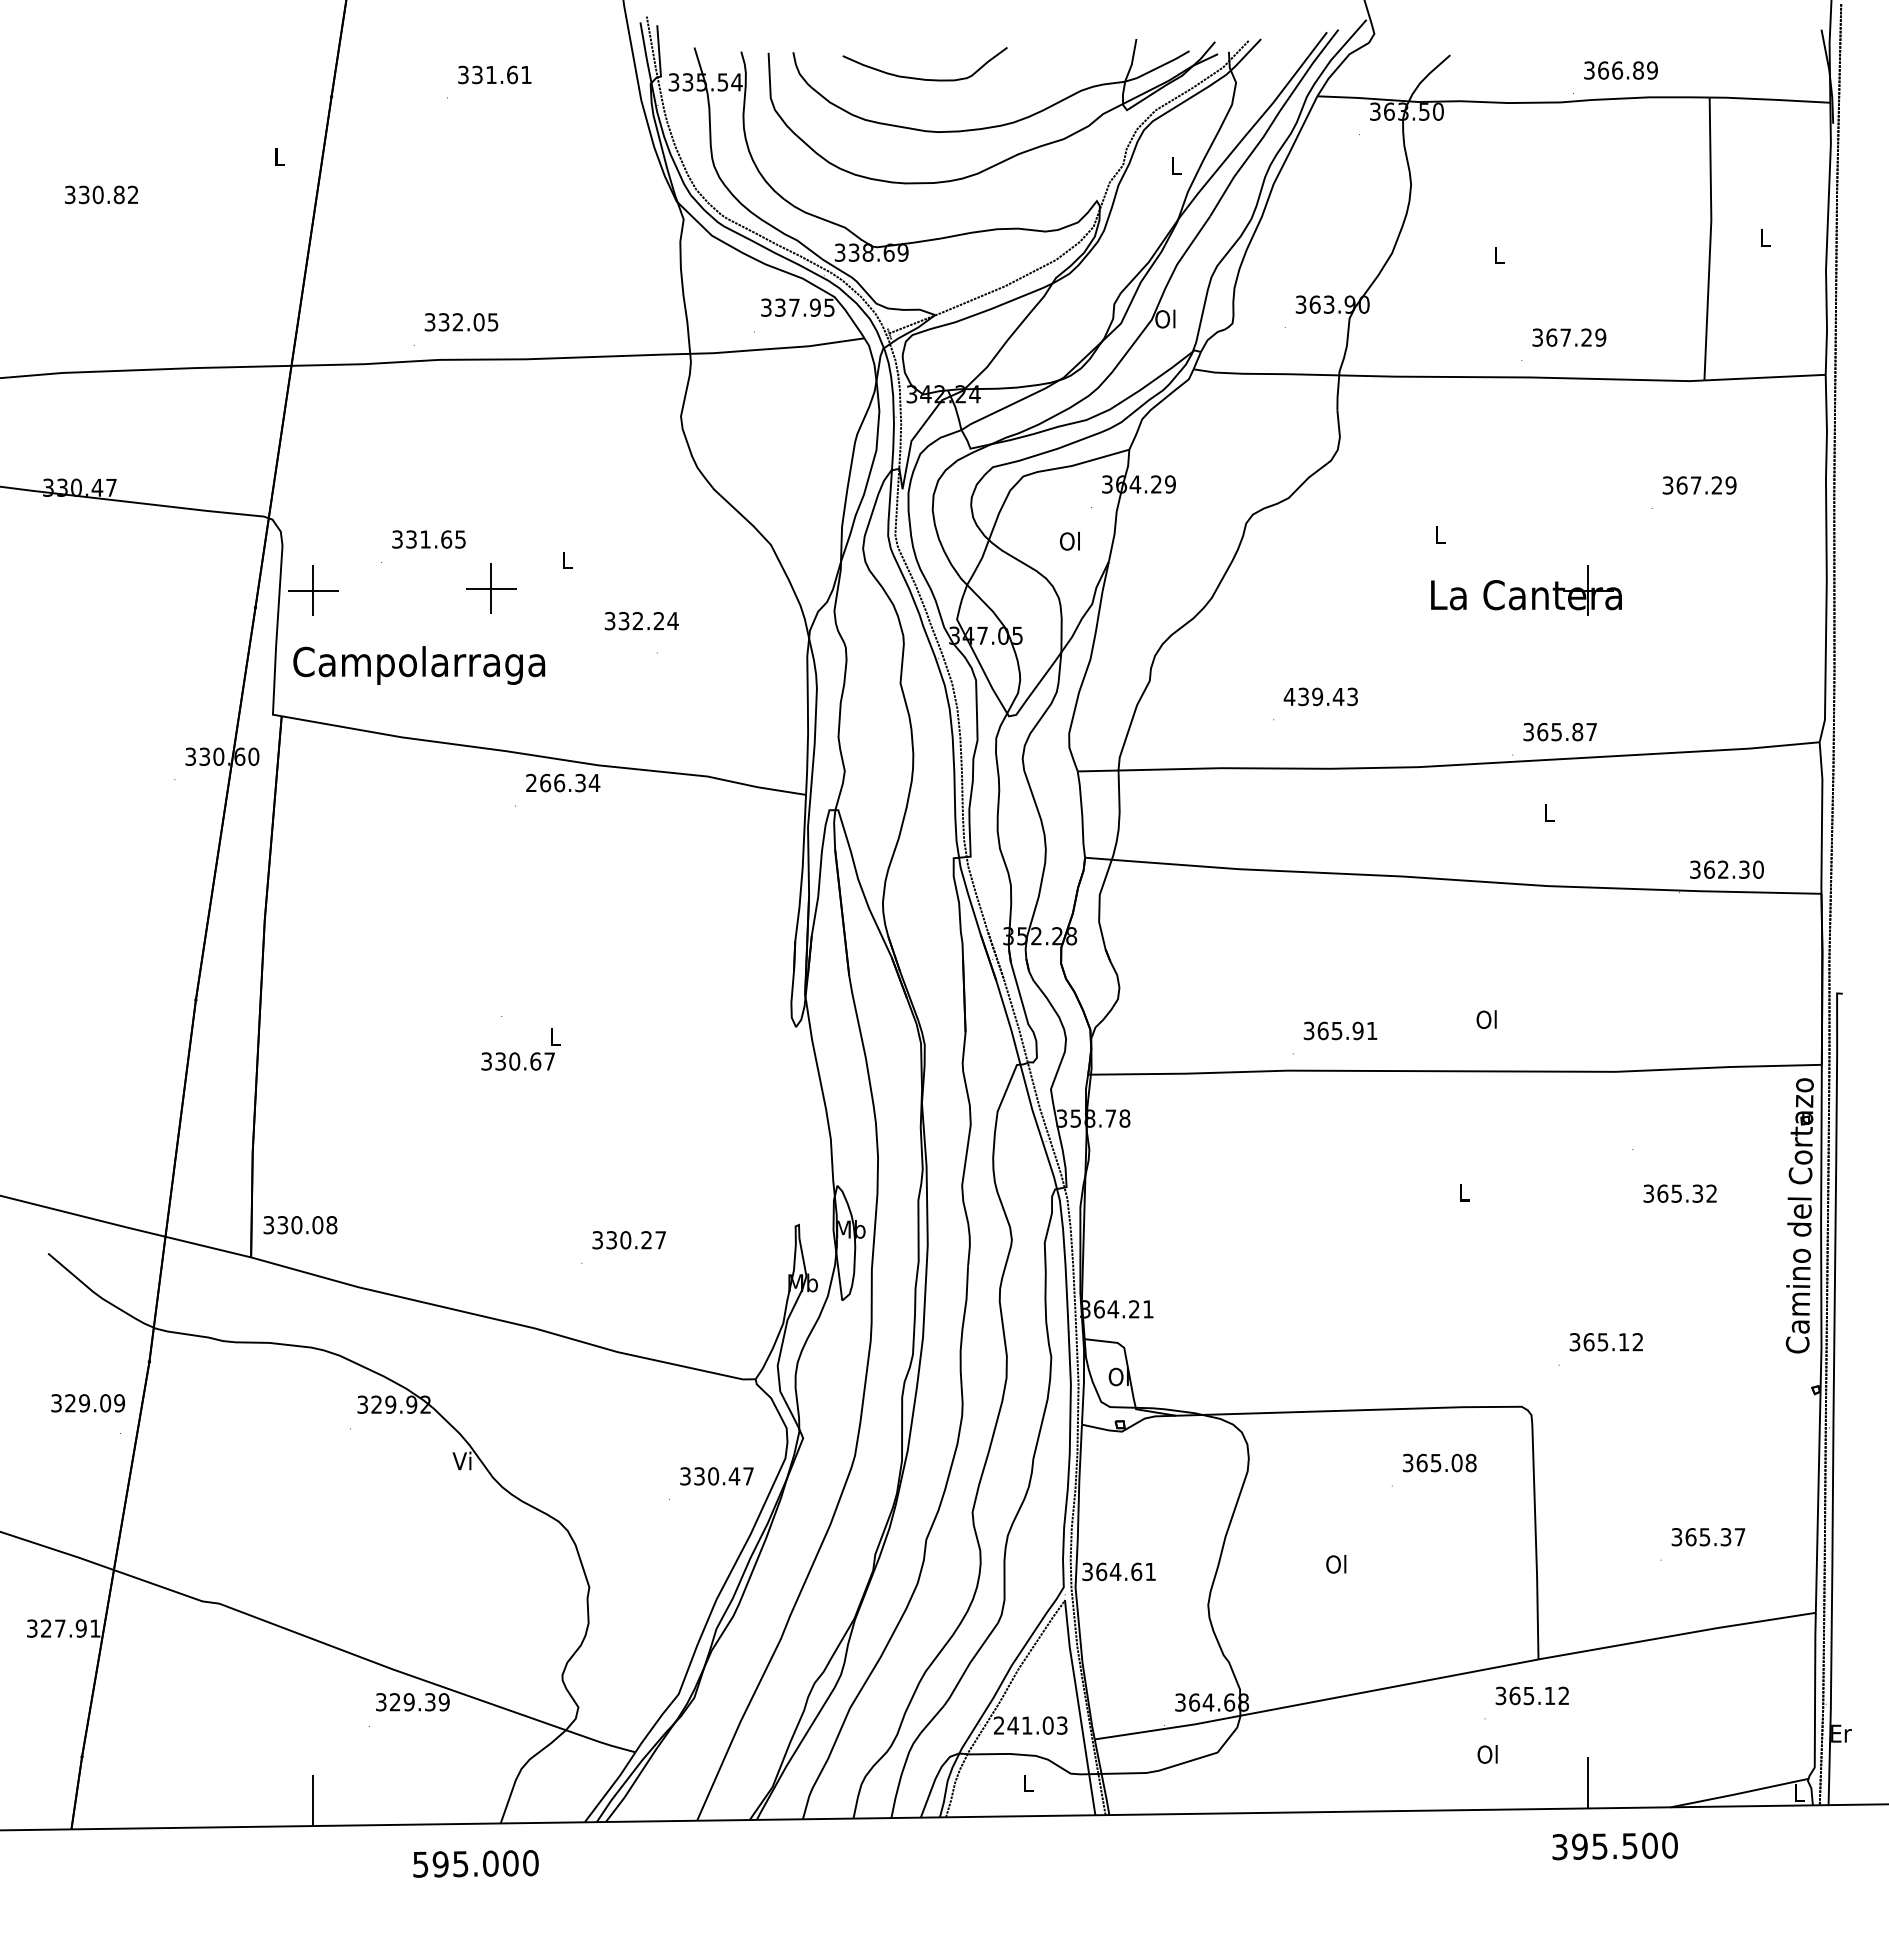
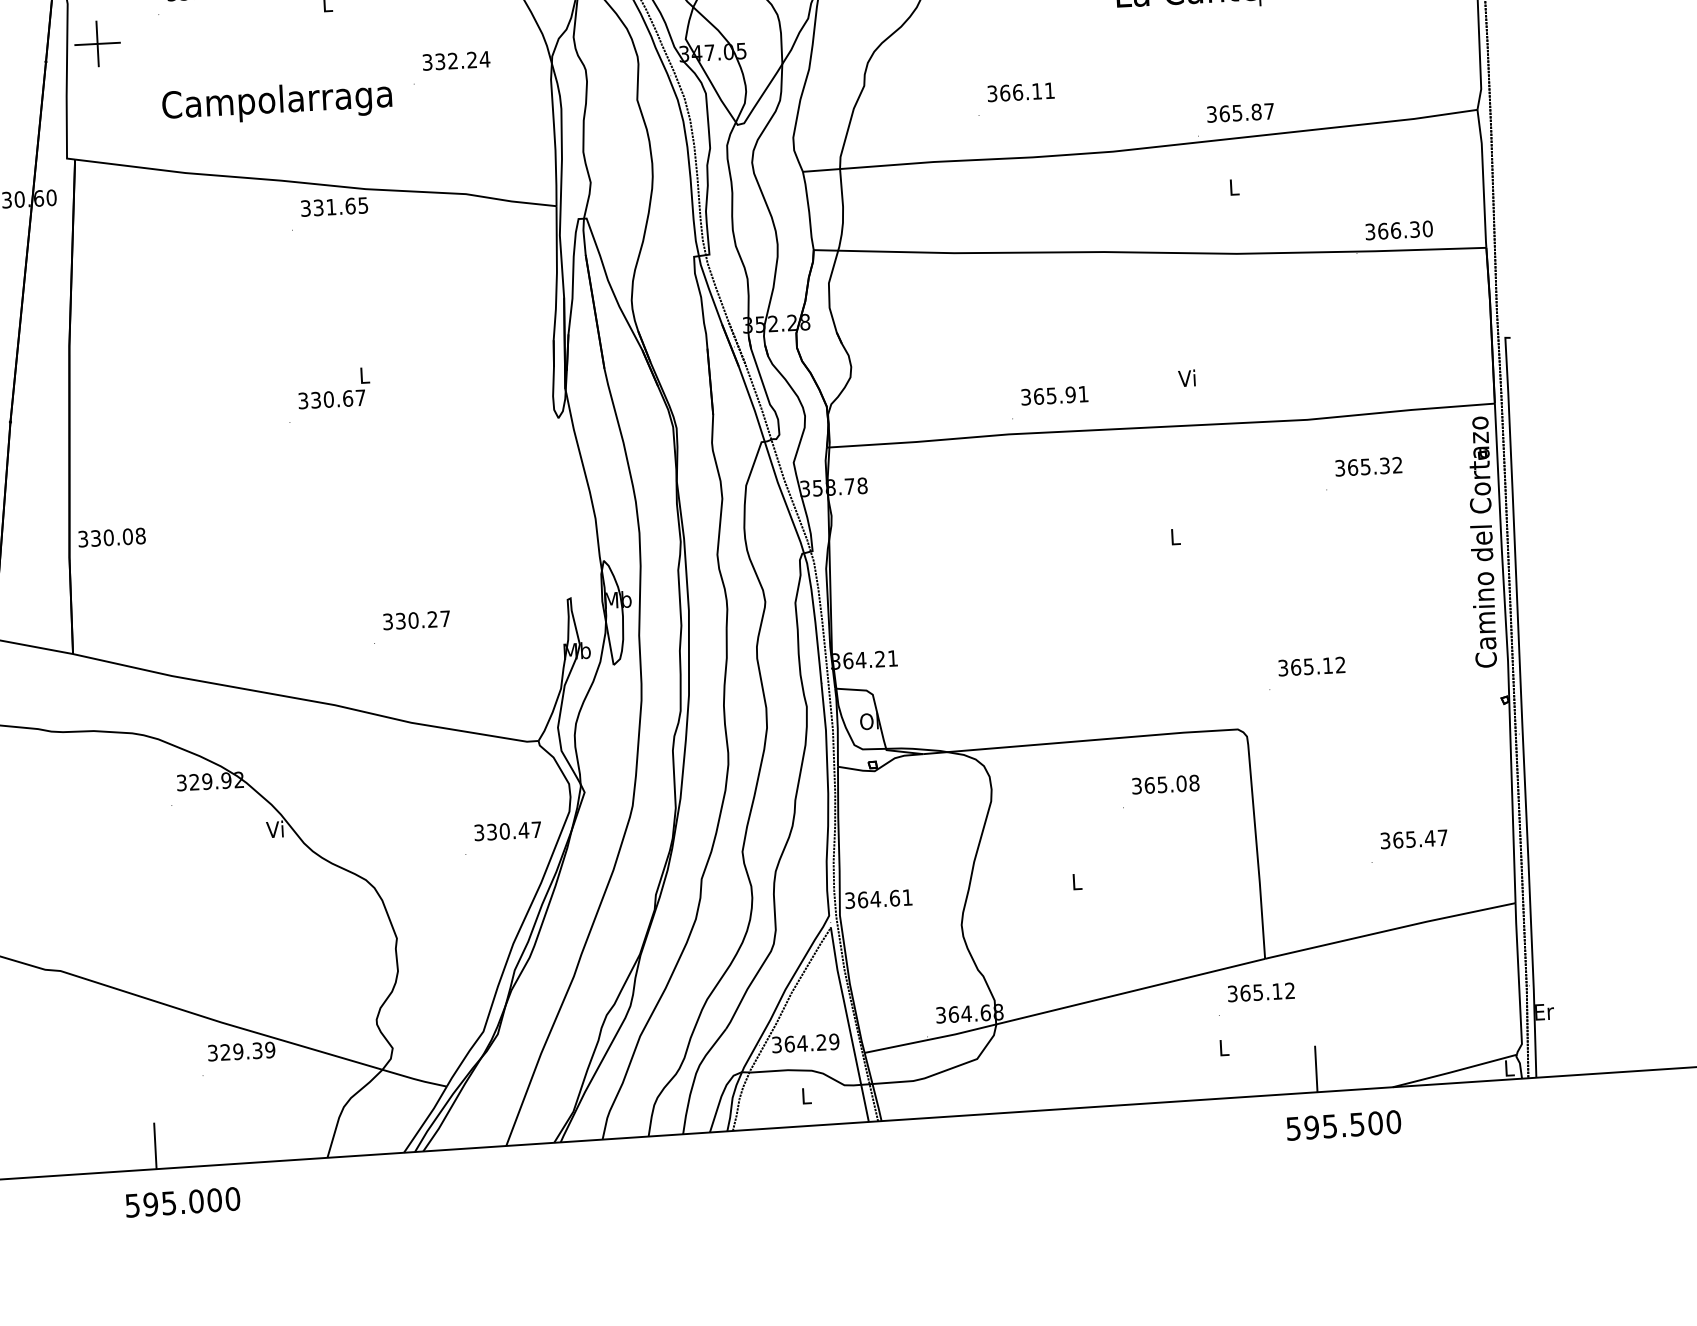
part: (491, 588) -> (260, 33), removed
text: (641, 621) -> (456, 61), moved
text: (419, 665) -> (277, 102), moved
text: (1320, 696) -> (1020, 91), 439.43 -> 366.11
text: (563, 782) -> (334, 206), 266.34 -> 331.65
text: (1723, 869) -> (1395, 230), 362.30 -> 366.30
text: (1486, 1019) -> (1187, 378), Ol -> Vi
text: (520, 1049) -> (333, 388), moved
text: (1679, 1193) -> (1368, 466), moved
text: (300, 1225) -> (112, 537), moved
text: (1725, 1537) -> (1429, 838), 365.37 -> 365.47
text: (1336, 1563) -> (1076, 881), Ol -> L
text: (1030, 1725) -> (805, 1043), 241.03 -> 364.29
text: (1487, 1754) -> (1223, 1047), Ol -> L
text: (1560, 1846) -> (1294, 1128), 395.500 -> 595.500
text: (475, 1863) -> (182, 1202), moved

